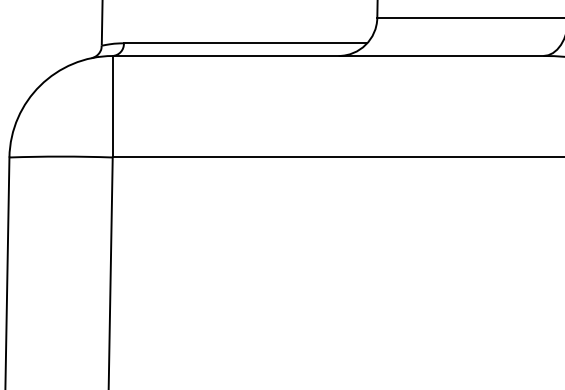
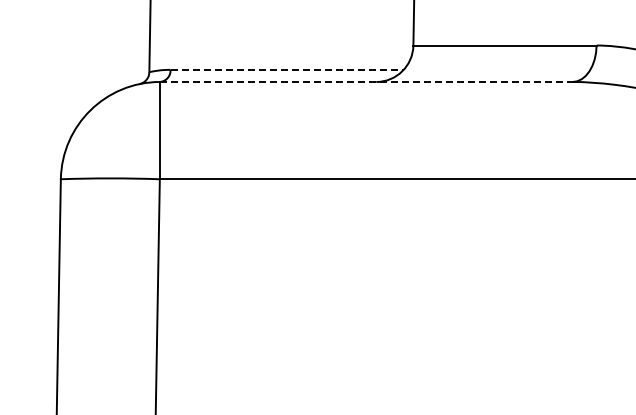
line: (245, 42) -> (287, 69), solid -> dashed
line: (328, 56) -> (366, 82), solid -> dashed

